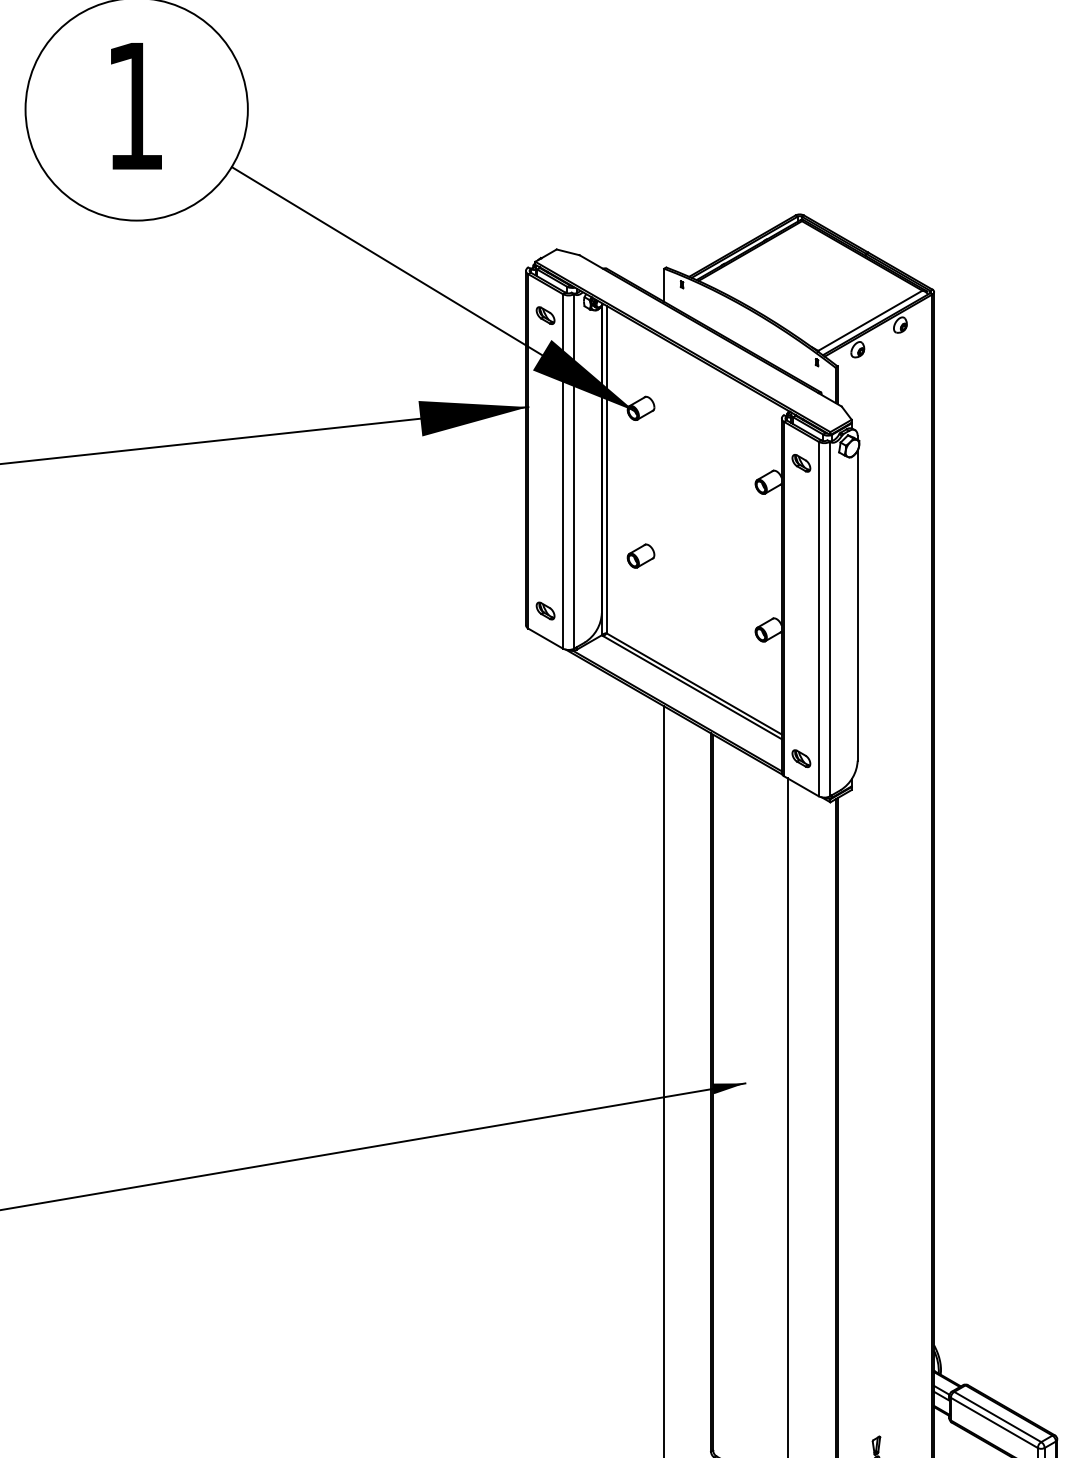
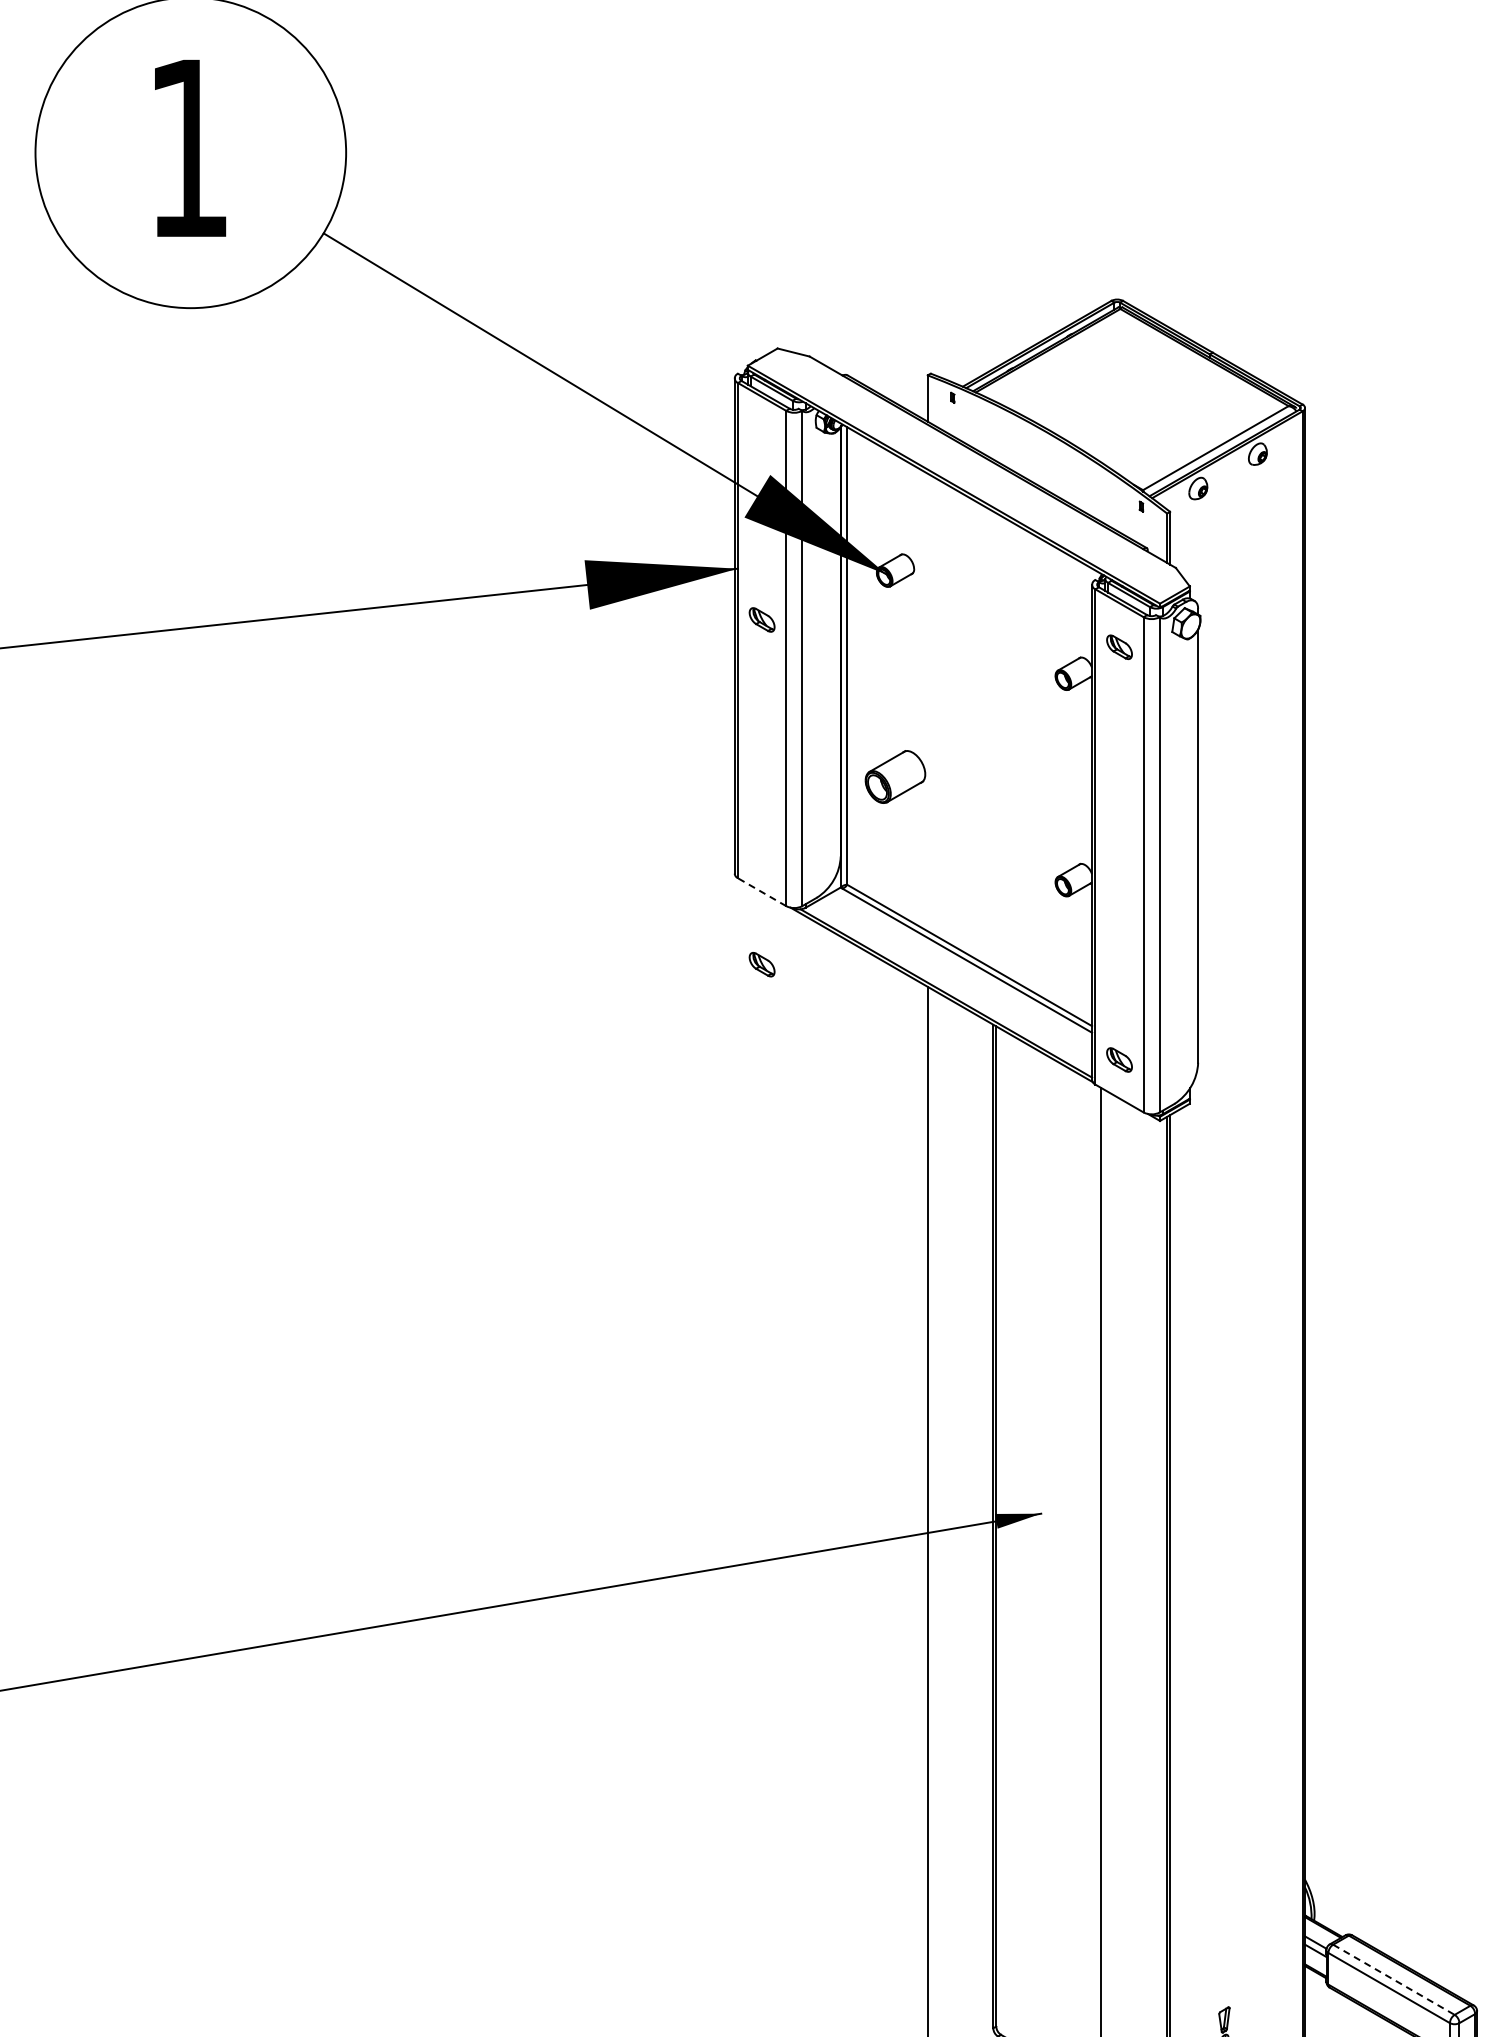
part: (545, 315) -> (761, 619), moved
part: (641, 555) -> (895, 776), size x1.6
part: (545, 610) -> (761, 964), moved
line: (545, 638) -> (762, 892), solid -> dashed
line: (998, 1417) -> (1394, 1980), solid -> dashed

